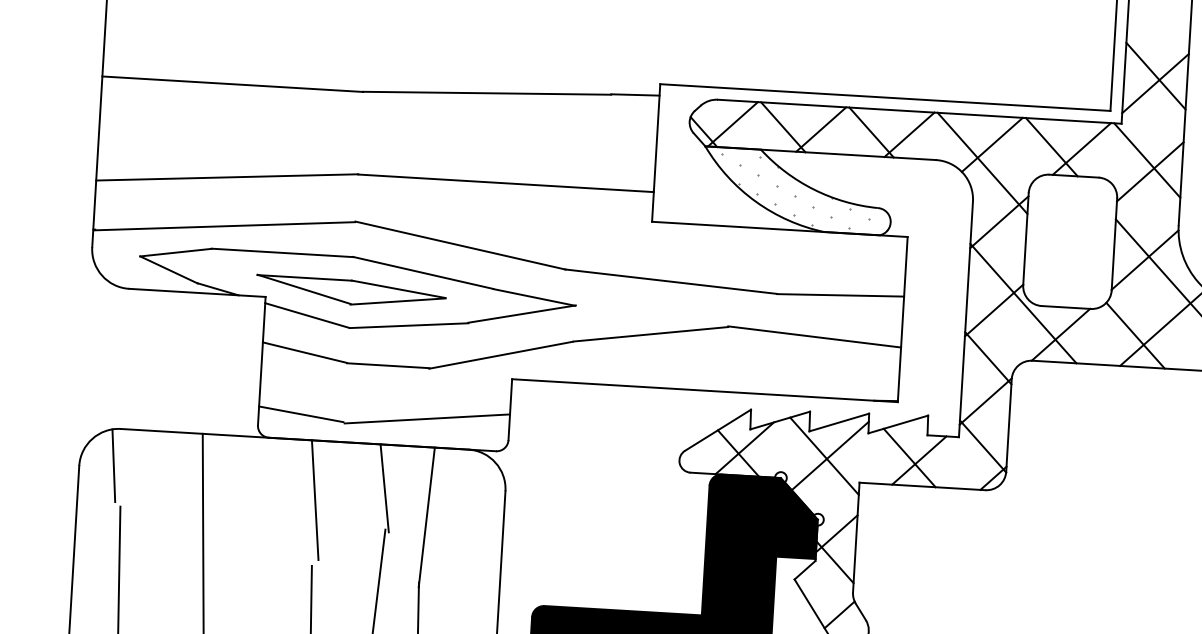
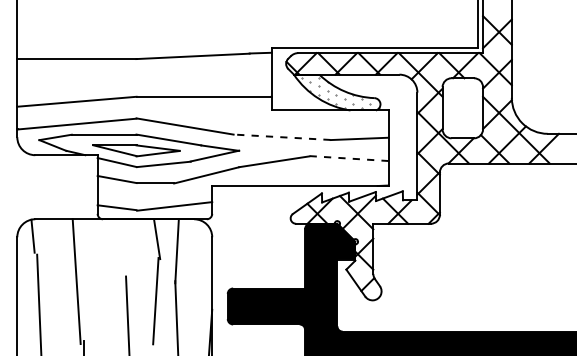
line: (669, 282) -> (281, 137), solid -> dashed
line: (813, 336) -> (348, 158), solid -> dashed
line: (314, 500) -> (125, 246), removed

